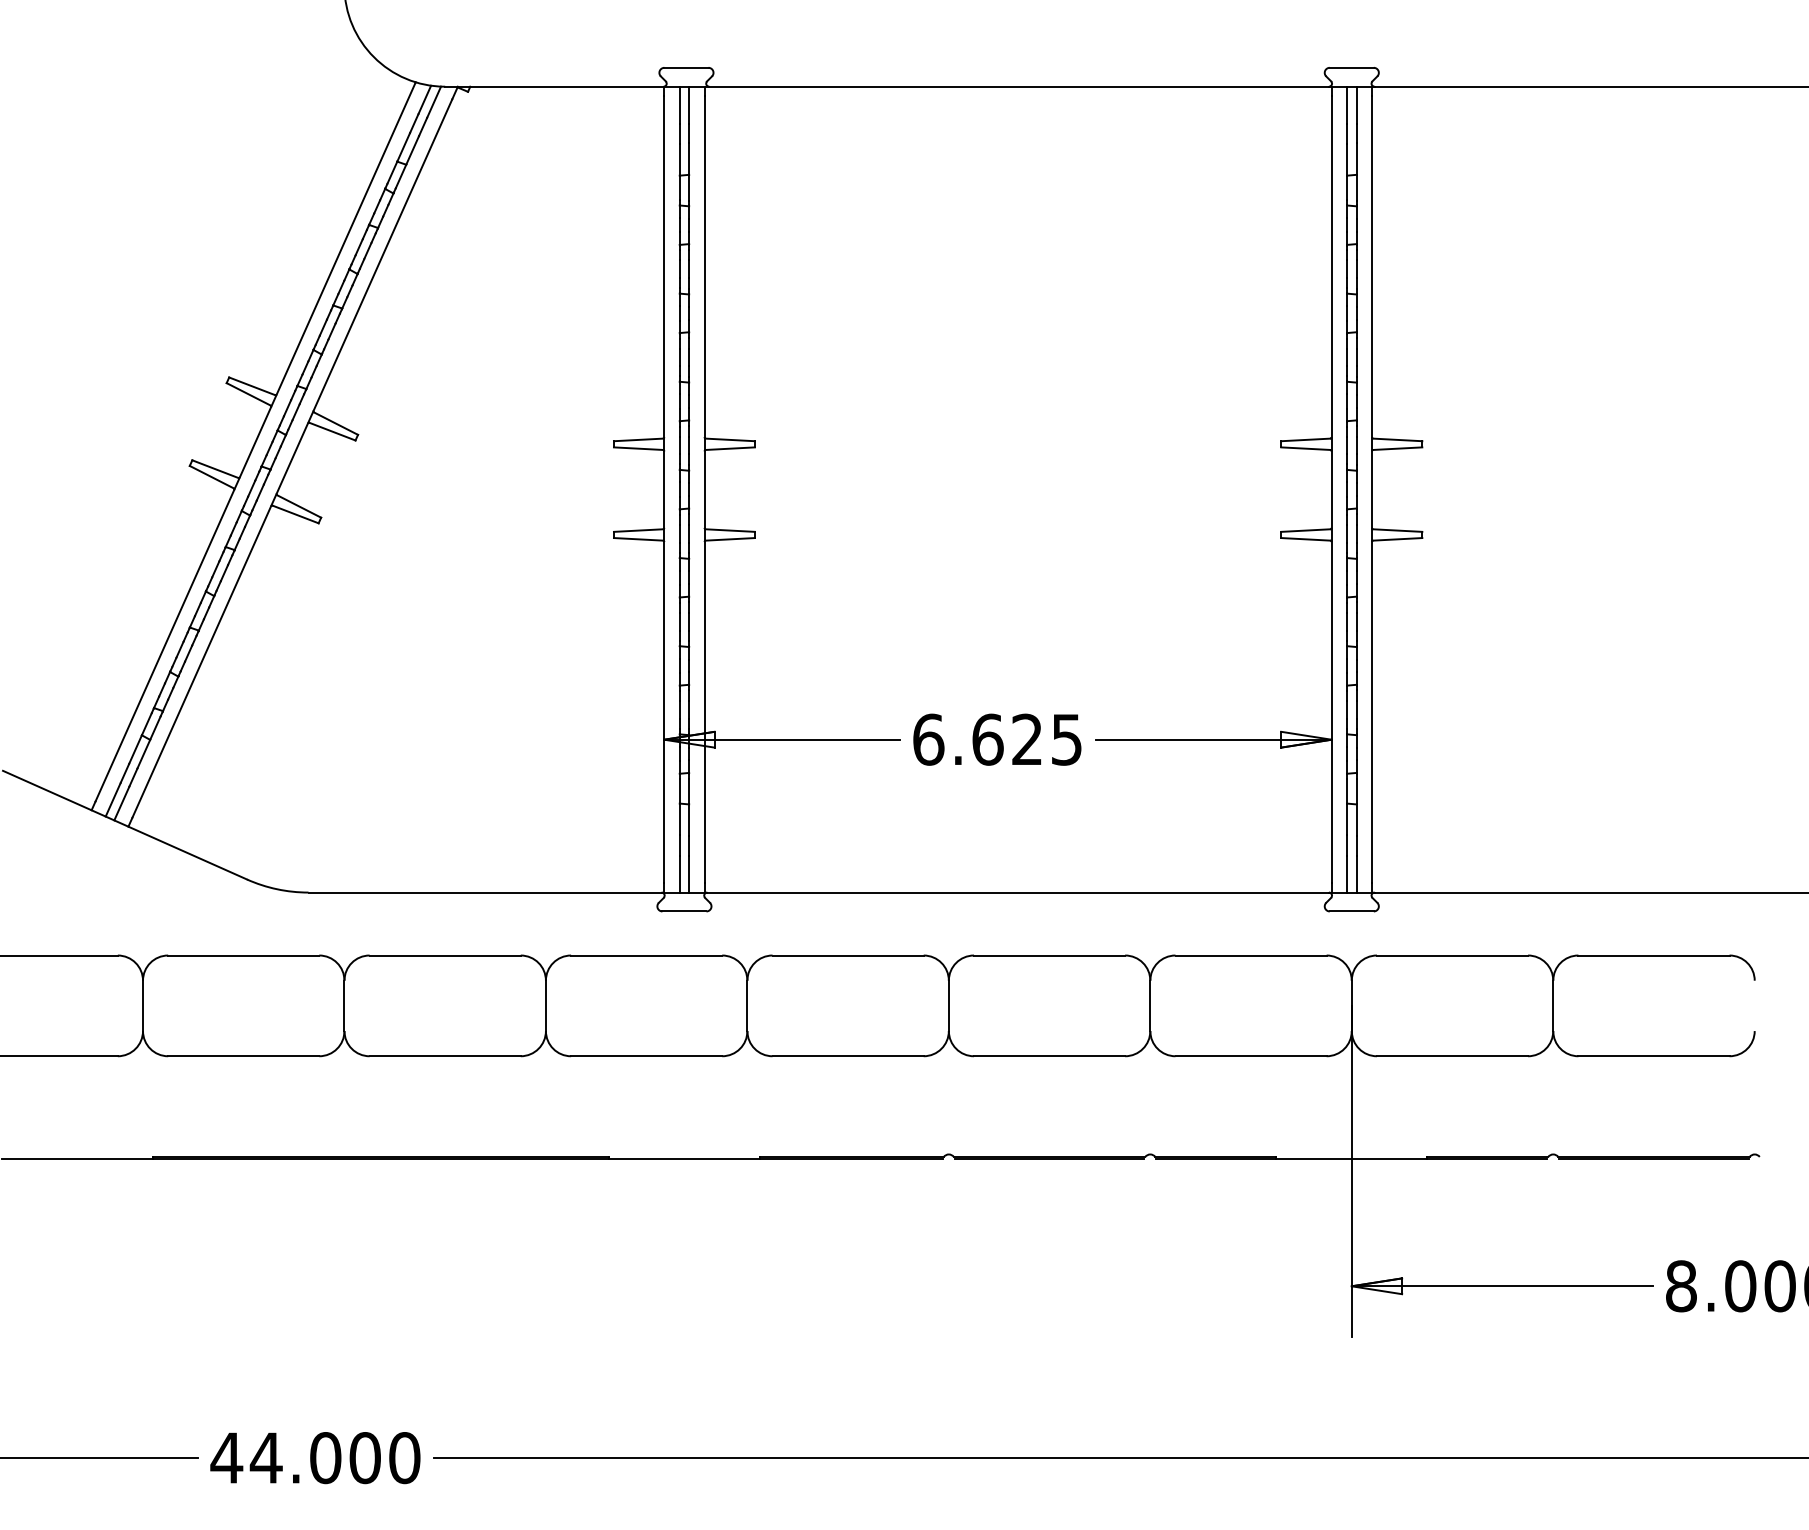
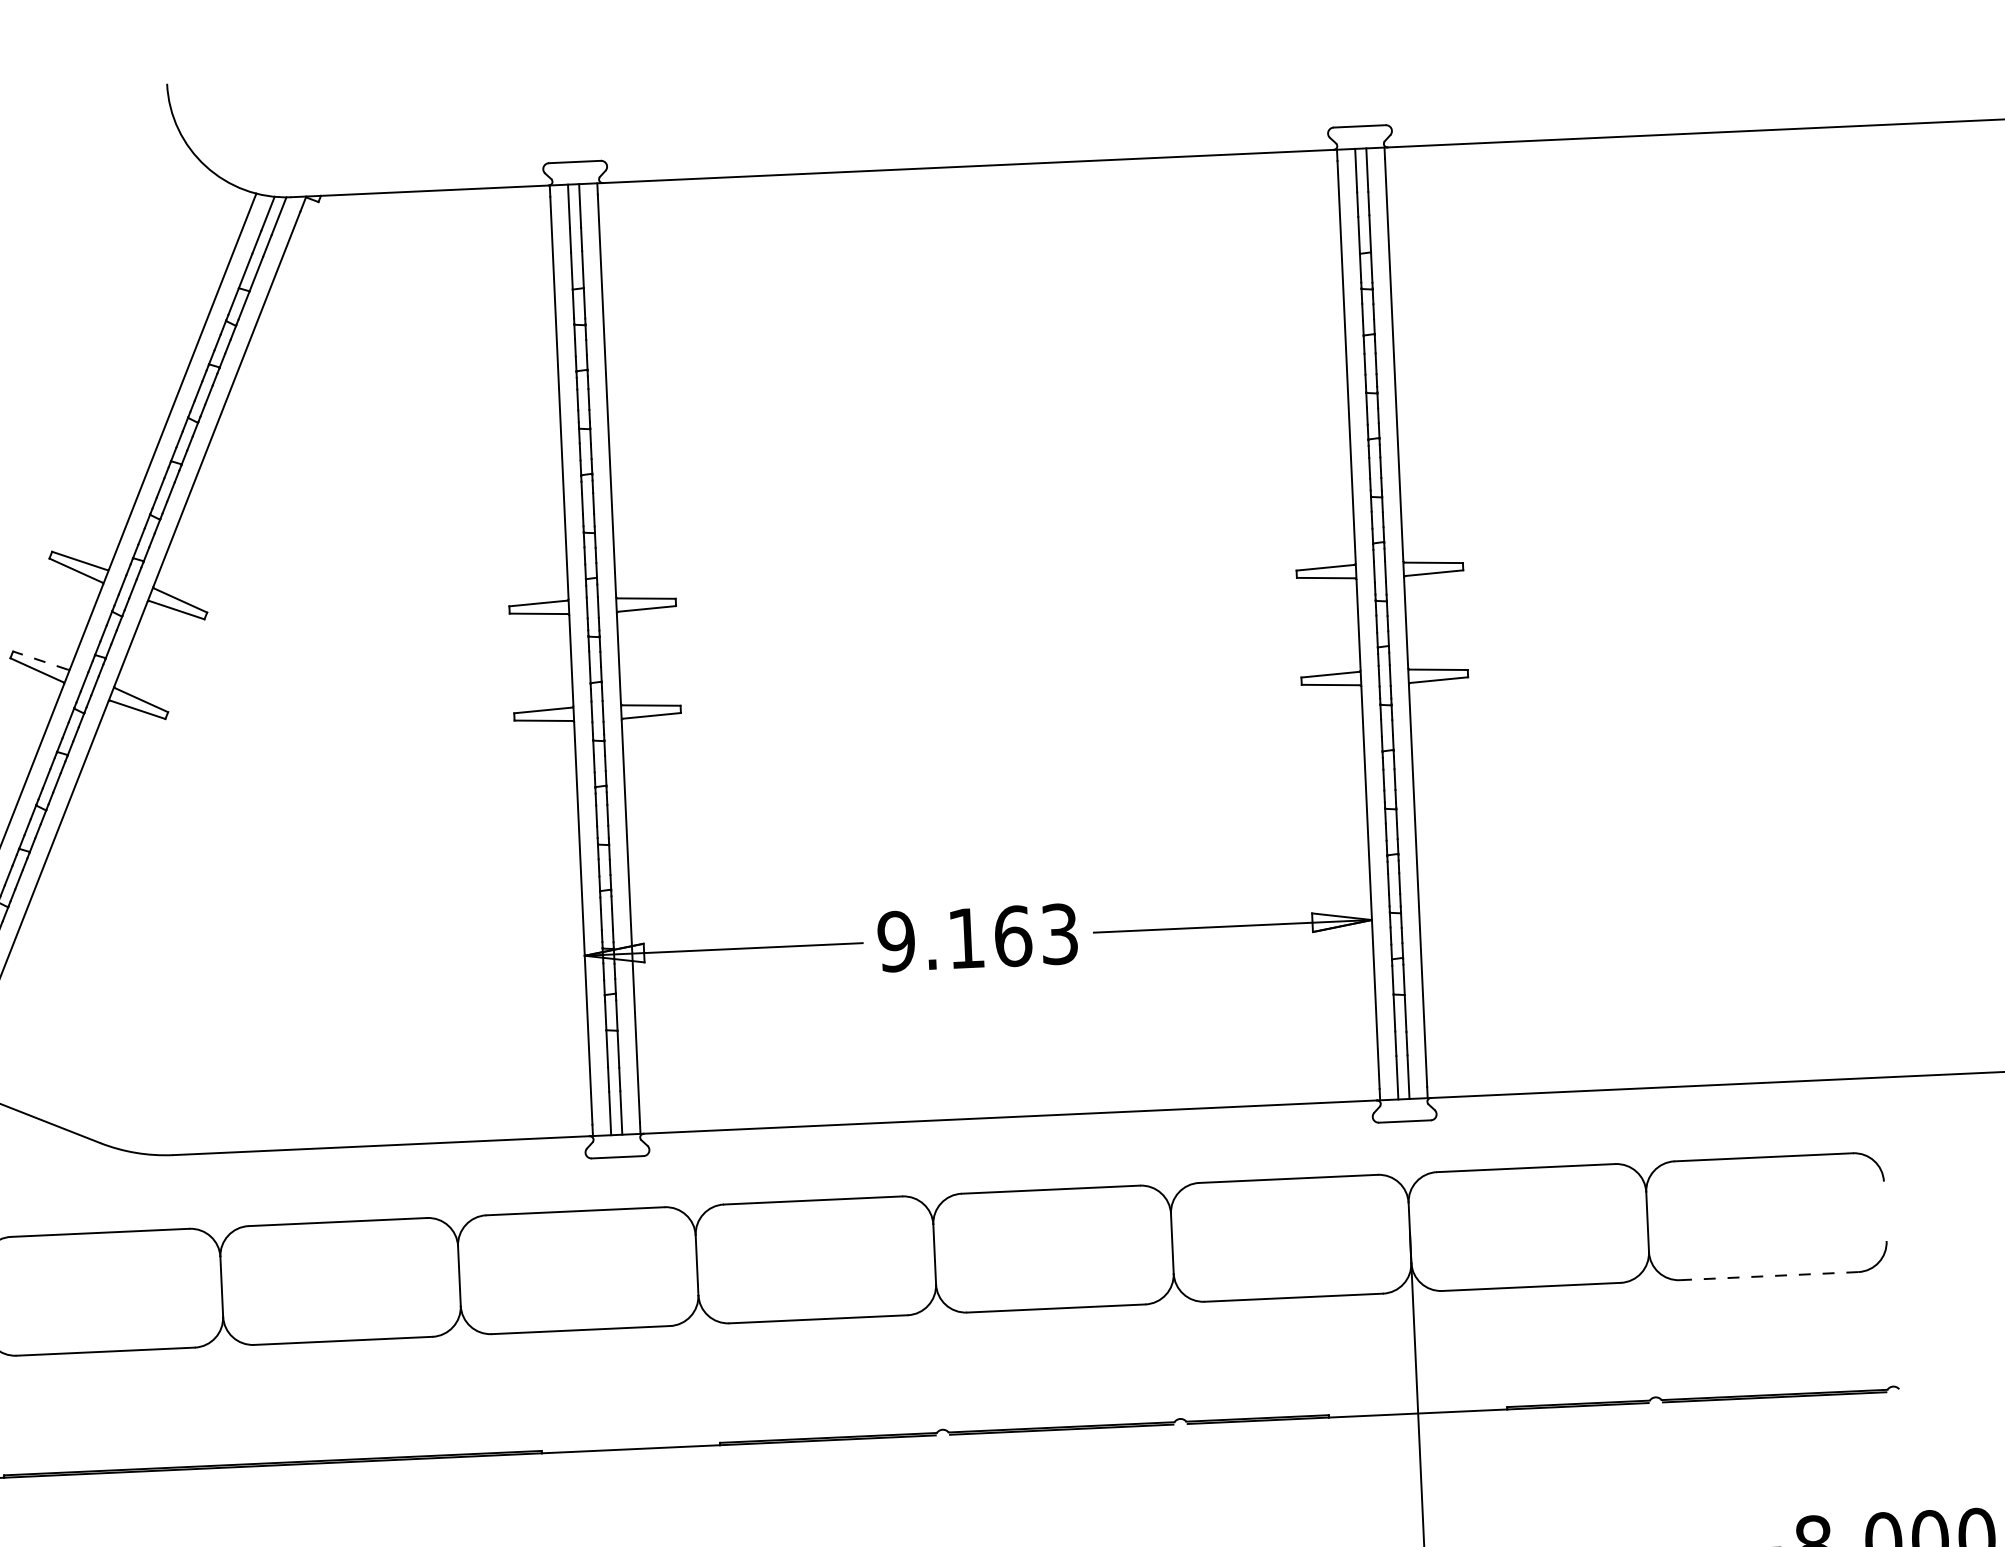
line: (214, 468) -> (39, 659), solid -> dashed
text: (996, 739) -> (976, 937), 6.625 -> 9.163
line: (1653, 1056) -> (1768, 1276), solid -> dashed

